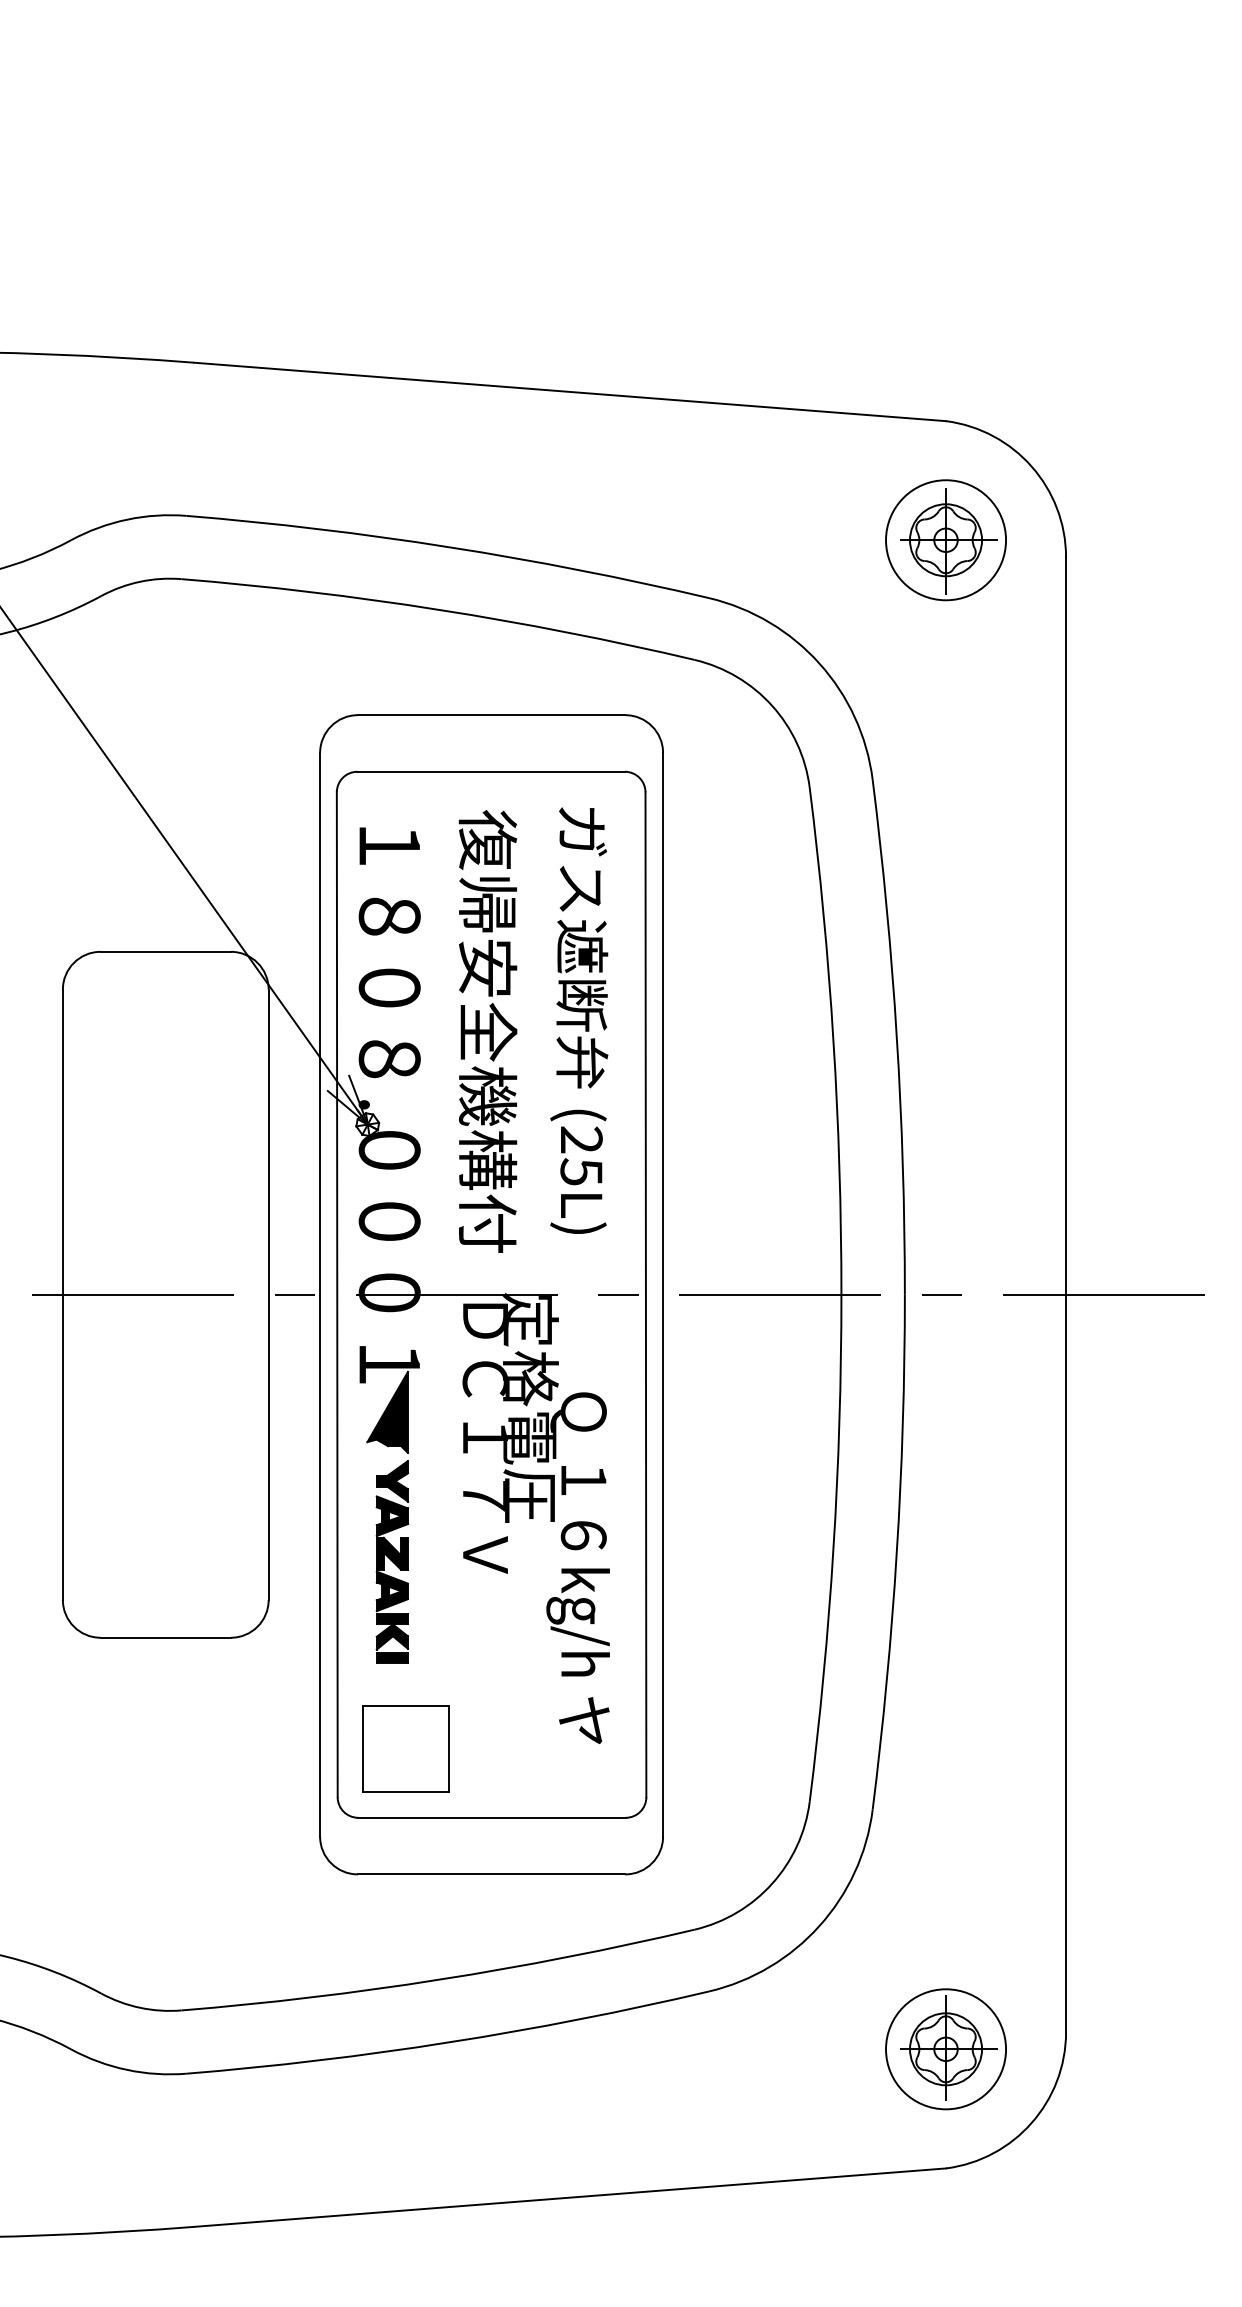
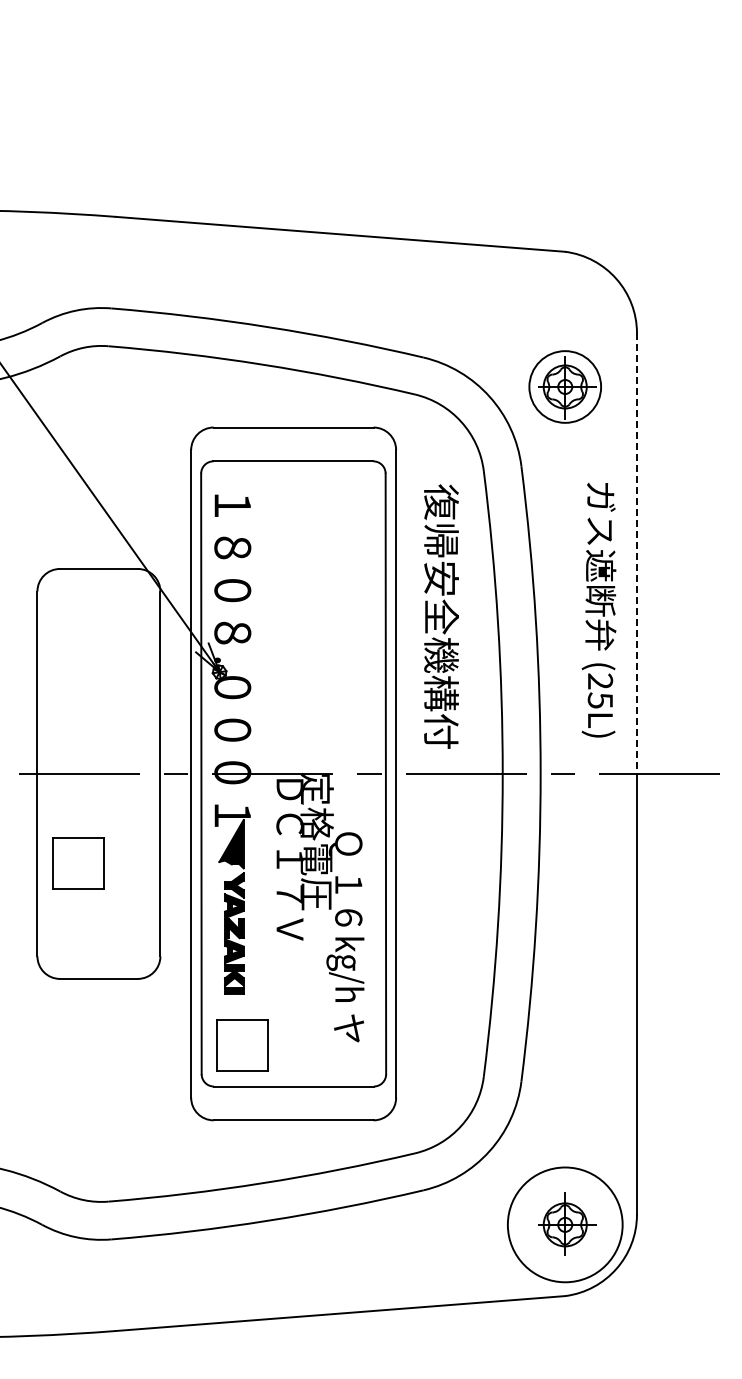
part: (944, 539) -> (564, 386), moved
line: (1065, 927) -> (636, 554), solid -> dashed
text: (578, 1019) -> (598, 609), moved
text: (487, 1031) -> (441, 616), moved
part: (131, 1444) -> (78, 863), added
circle: (946, 2048) -> (565, 1224), size x1.6

